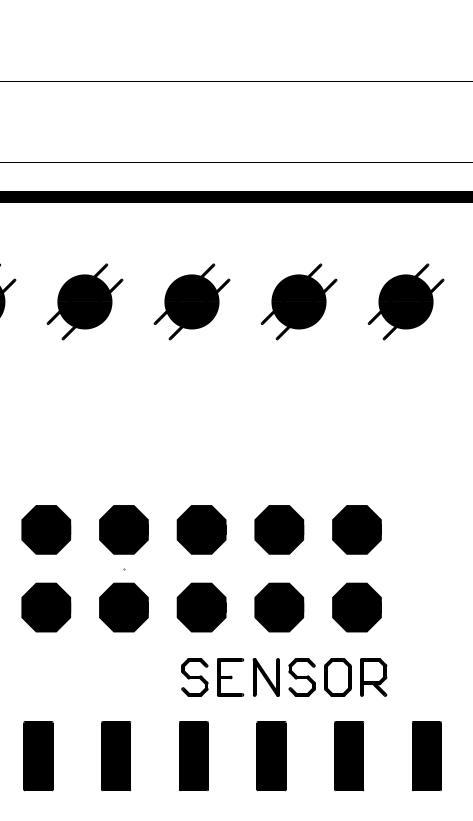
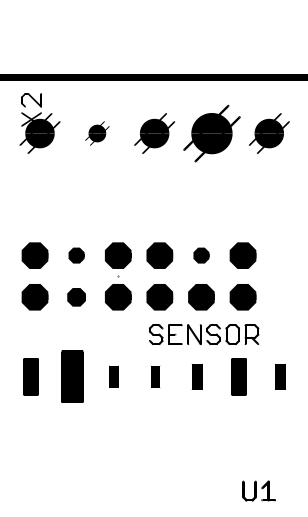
part: (85, 301) -> (97, 133), size x0.6
part: (298, 301) -> (211, 133), size x1.4
part: (46, 529) -> (76, 255), size x0.6
part: (279, 529) -> (201, 255), size x0.6
part: (46, 608) -> (76, 297), size x0.7
part: (38, 755) -> (72, 376), size x1.4
part: (115, 755) -> (113, 376), size x0.6
part: (193, 755) -> (155, 376), size x0.6
part: (271, 755) -> (197, 376), size x0.7
part: (426, 755) -> (280, 376), size x0.7

